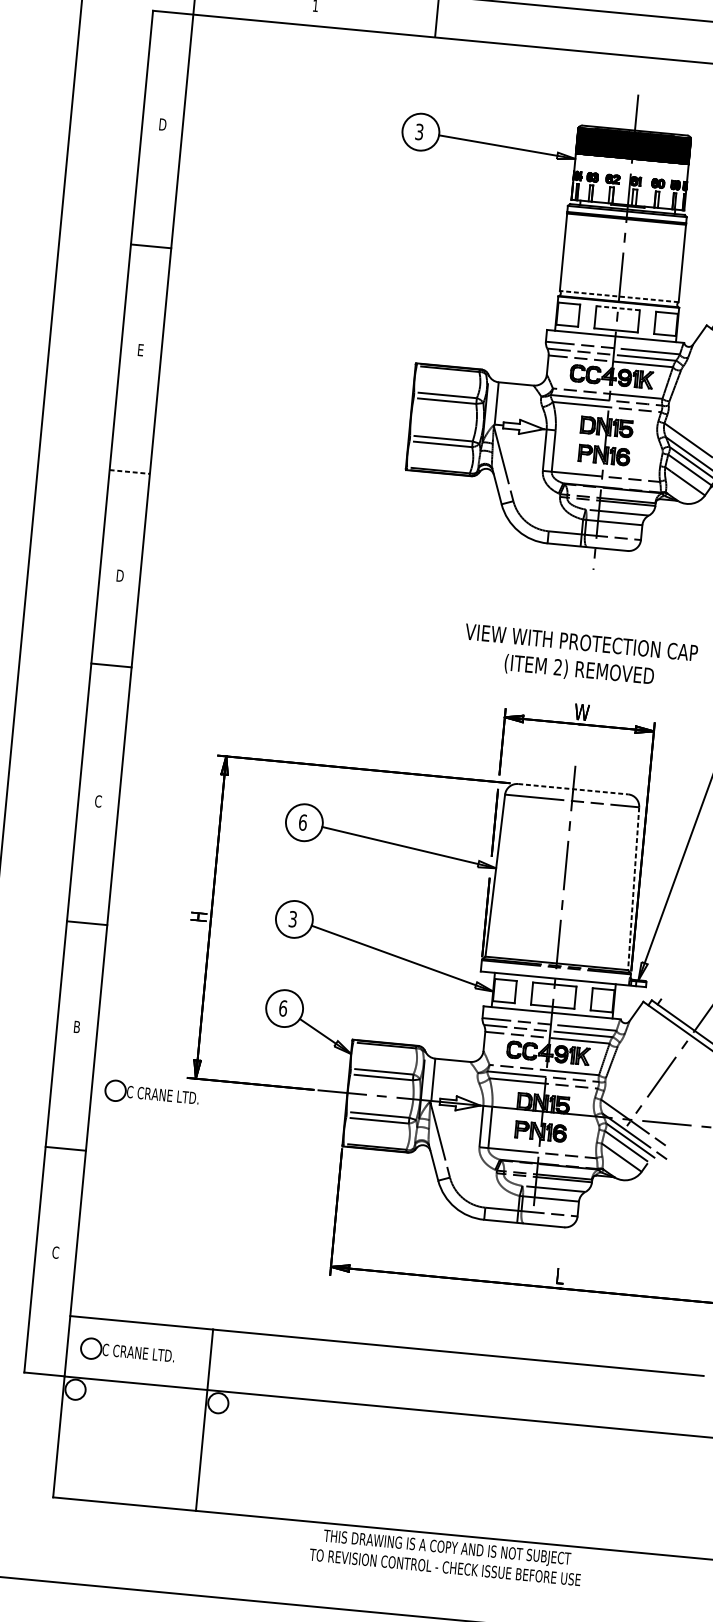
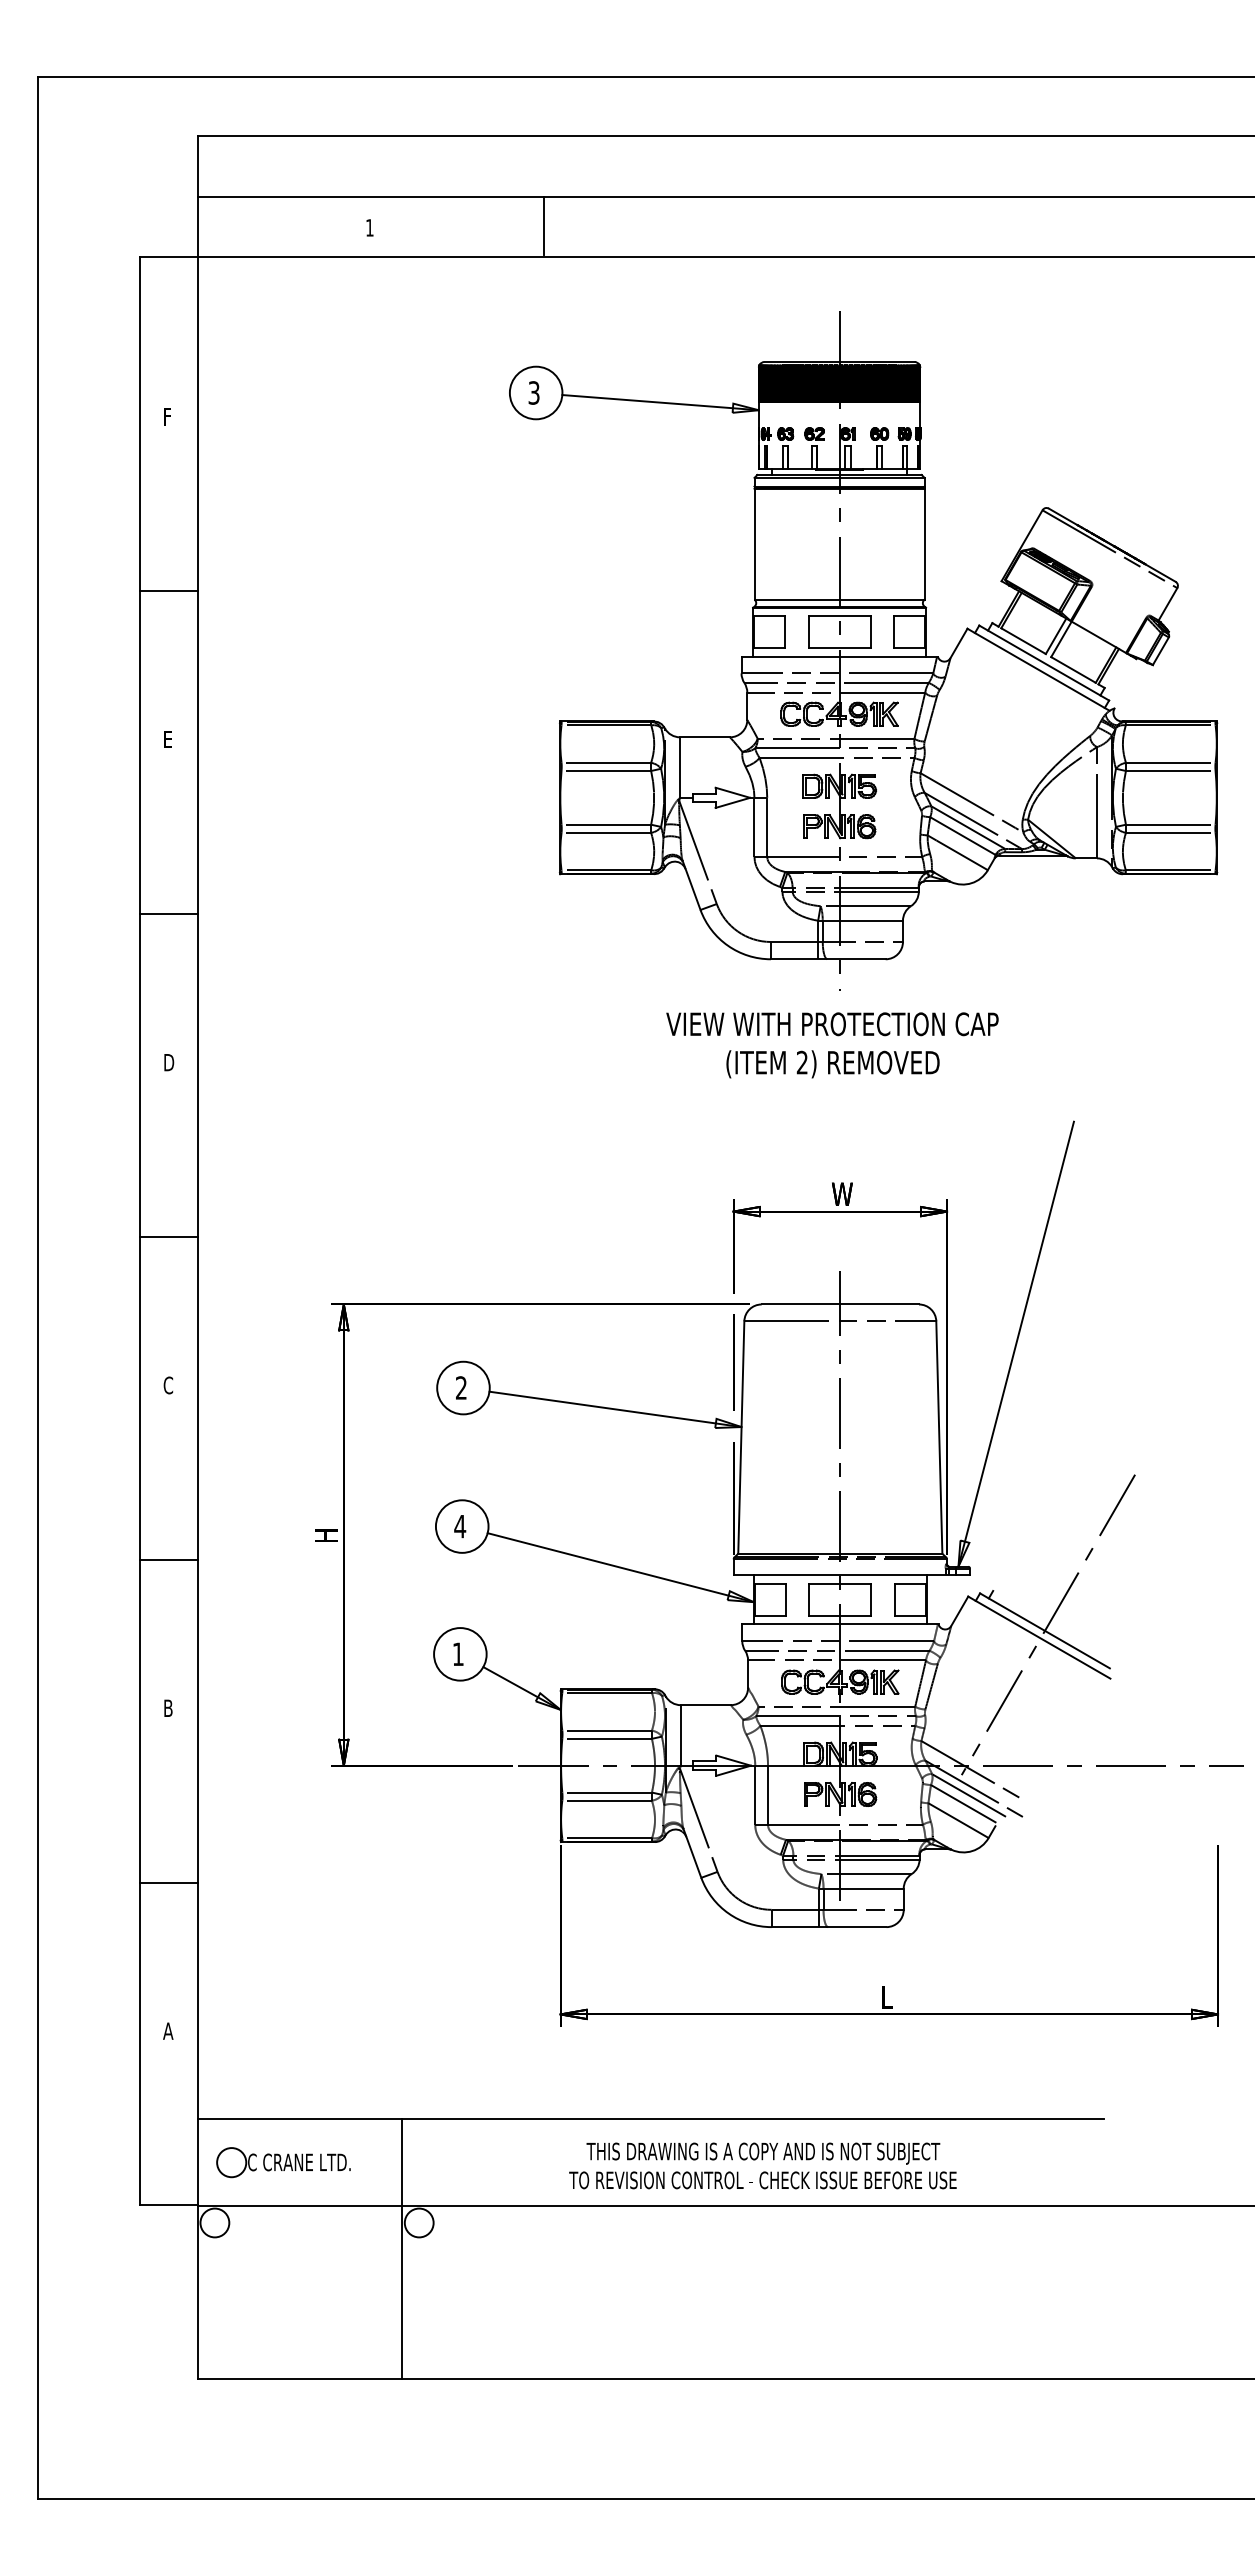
text: (163, 124) -> (169, 416), D -> F
line: (619, 296) -> (839, 599), dashed -> solid
line: (618, 308) -> (839, 616), dashed -> solid
line: (129, 471) -> (168, 913), dashed -> solid
text: (580, 657) -> (832, 1045), moved
line: (111, 665) -> (168, 1236), moved
line: (573, 789) -> (840, 1304), dashed -> solid
text: (303, 822) -> (461, 1387), 6 -> 2
line: (633, 889) -> (939, 1438), dashed -> solid
text: (293, 919) -> (460, 1526), 3 -> 4
text: (283, 1008) -> (458, 1654), 6 -> 1
part: (151, 1094) -> (283, 1793), removed
text: (55, 1252) -> (168, 2031), C -> A
text: (445, 1556) -> (762, 2165), moved

